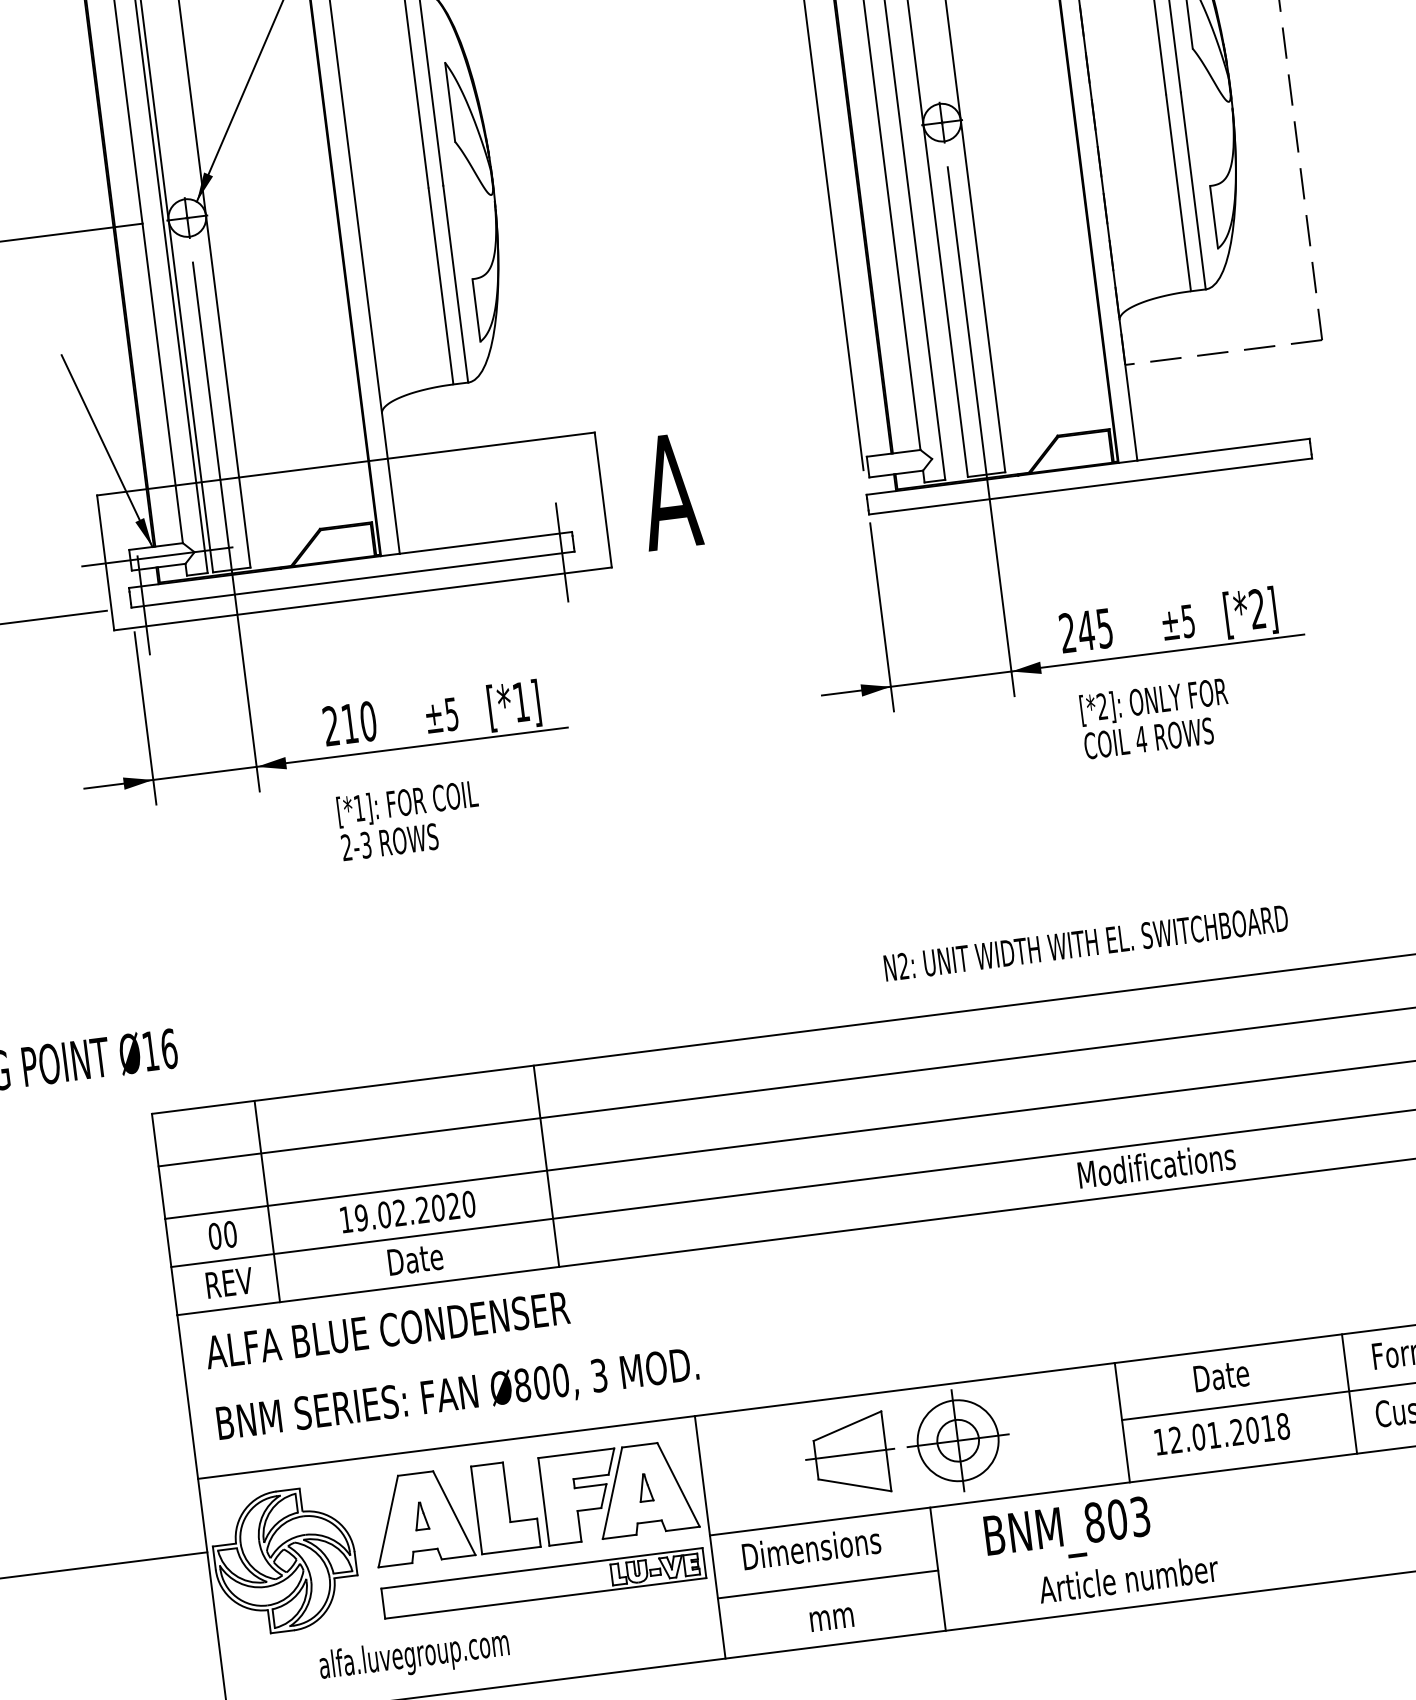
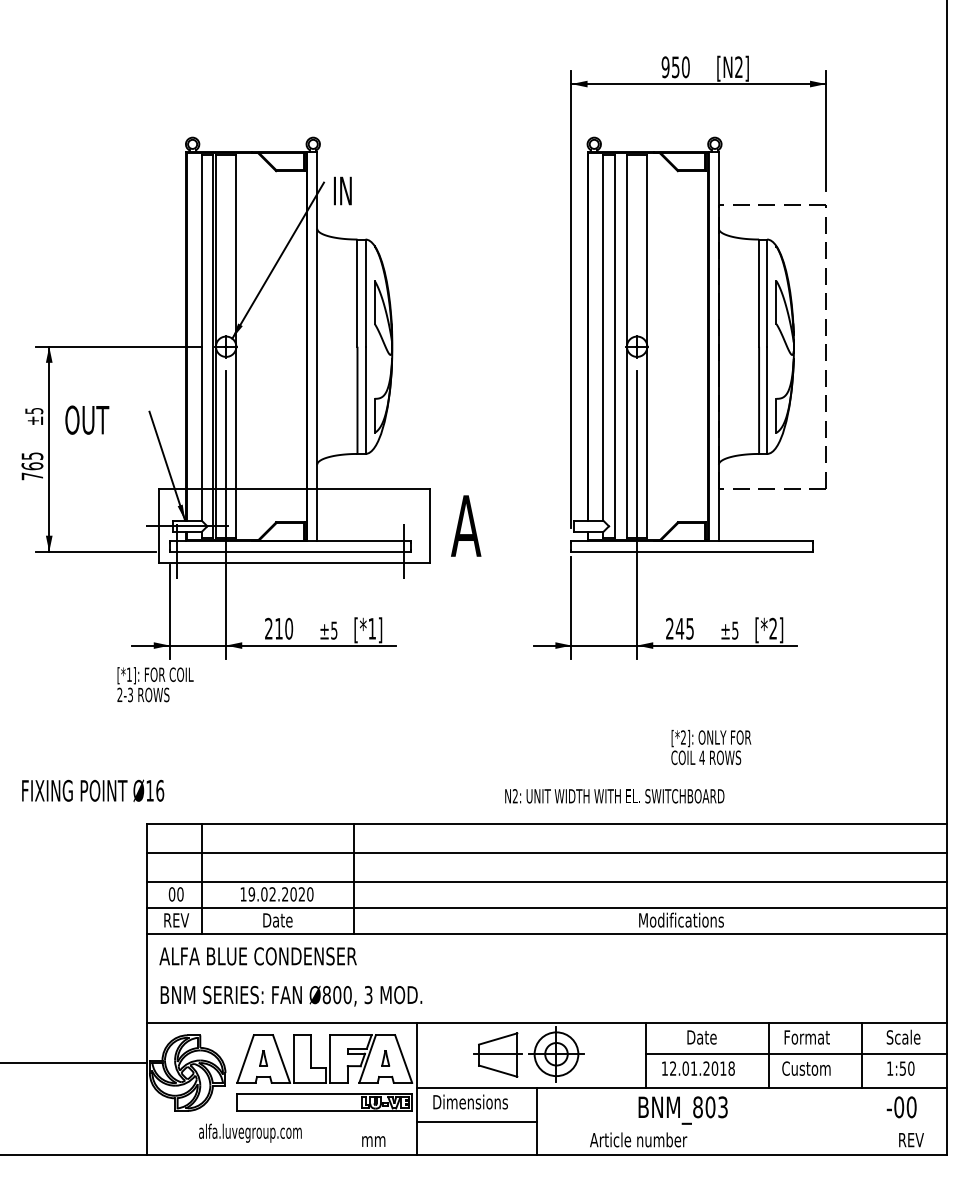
text: (1156, 718) -> (711, 747), moved
text: (409, 820) -> (155, 684), moved
text: (1085, 943) -> (614, 796), moved
text: (1066, 1531) -> (682, 1110), moved
text: (831, 1619) -> (373, 1141), moved

